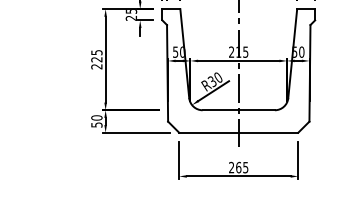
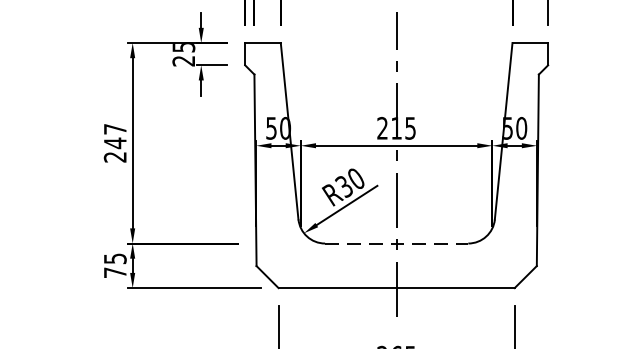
text: (96, 56) -> (114, 136), 225 -> 247
line: (239, 110) -> (398, 243), solid -> dashed
text: (96, 121) -> (114, 265), 50 -> 75

